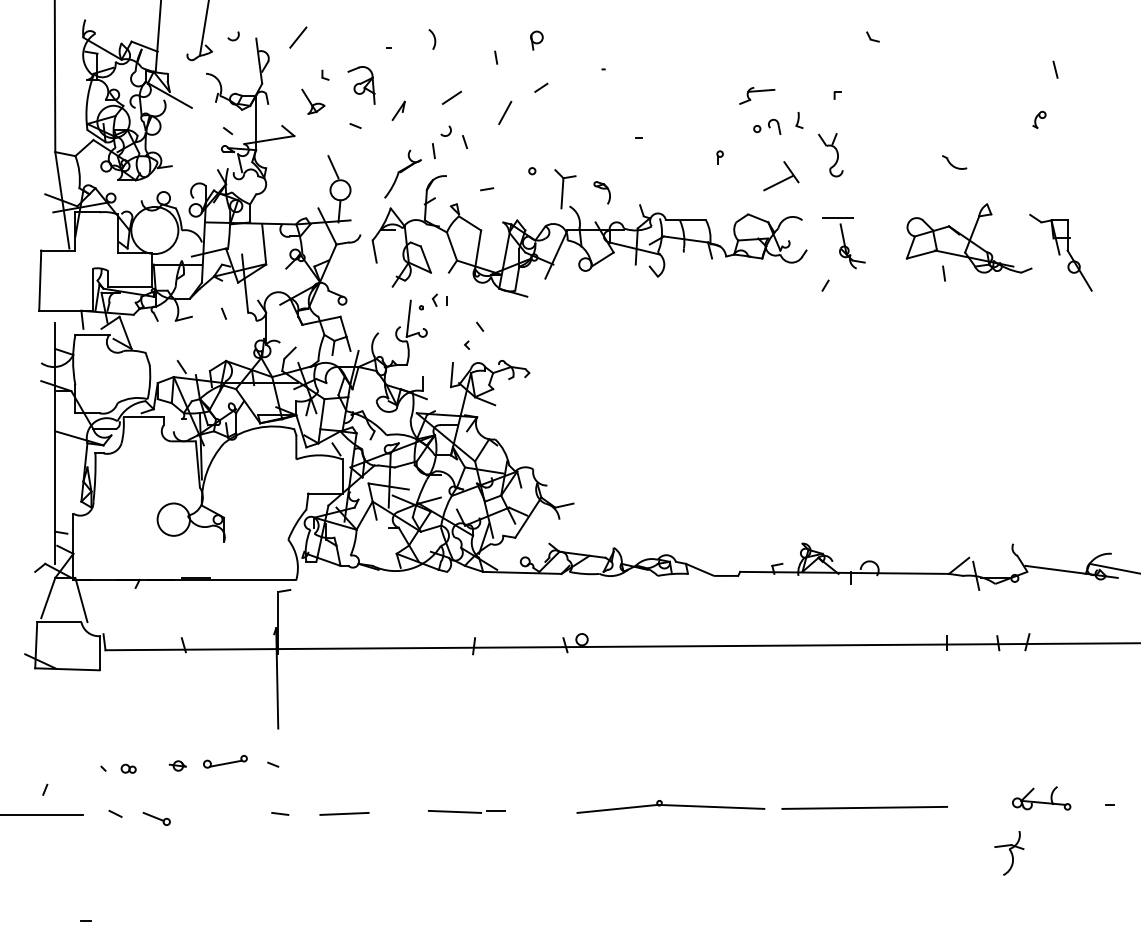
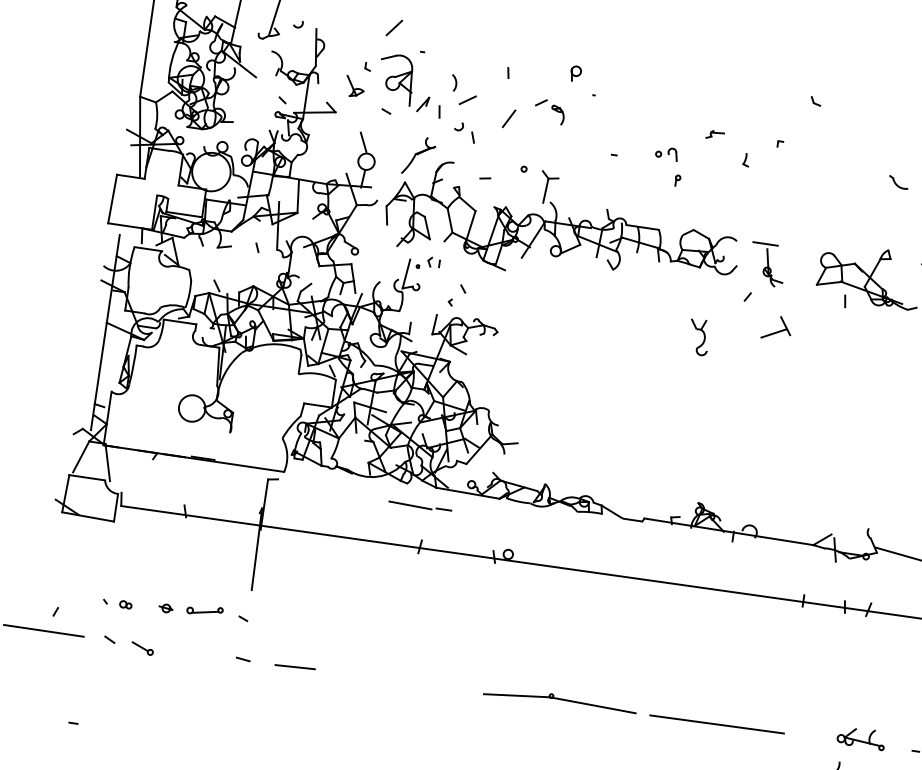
line: (298, 37) -> (394, 27), moved
arc: (434, 39) -> (455, 83), moved
part: (536, 40) -> (575, 73), moved
part: (361, 85) -> (396, 79), size x1.6
part: (757, 95) -> (715, 134), size x0.6
part: (767, 126) -> (667, 153), moved
line: (433, 151) -> (439, 112), moved
part: (836, 153) -> (703, 336), moved
part: (954, 162) -> (898, 182), moved
part: (781, 176) -> (777, 328), moved
part: (601, 192) -> (557, 114), moved
part: (466, 811) -> (419, 506), moved

